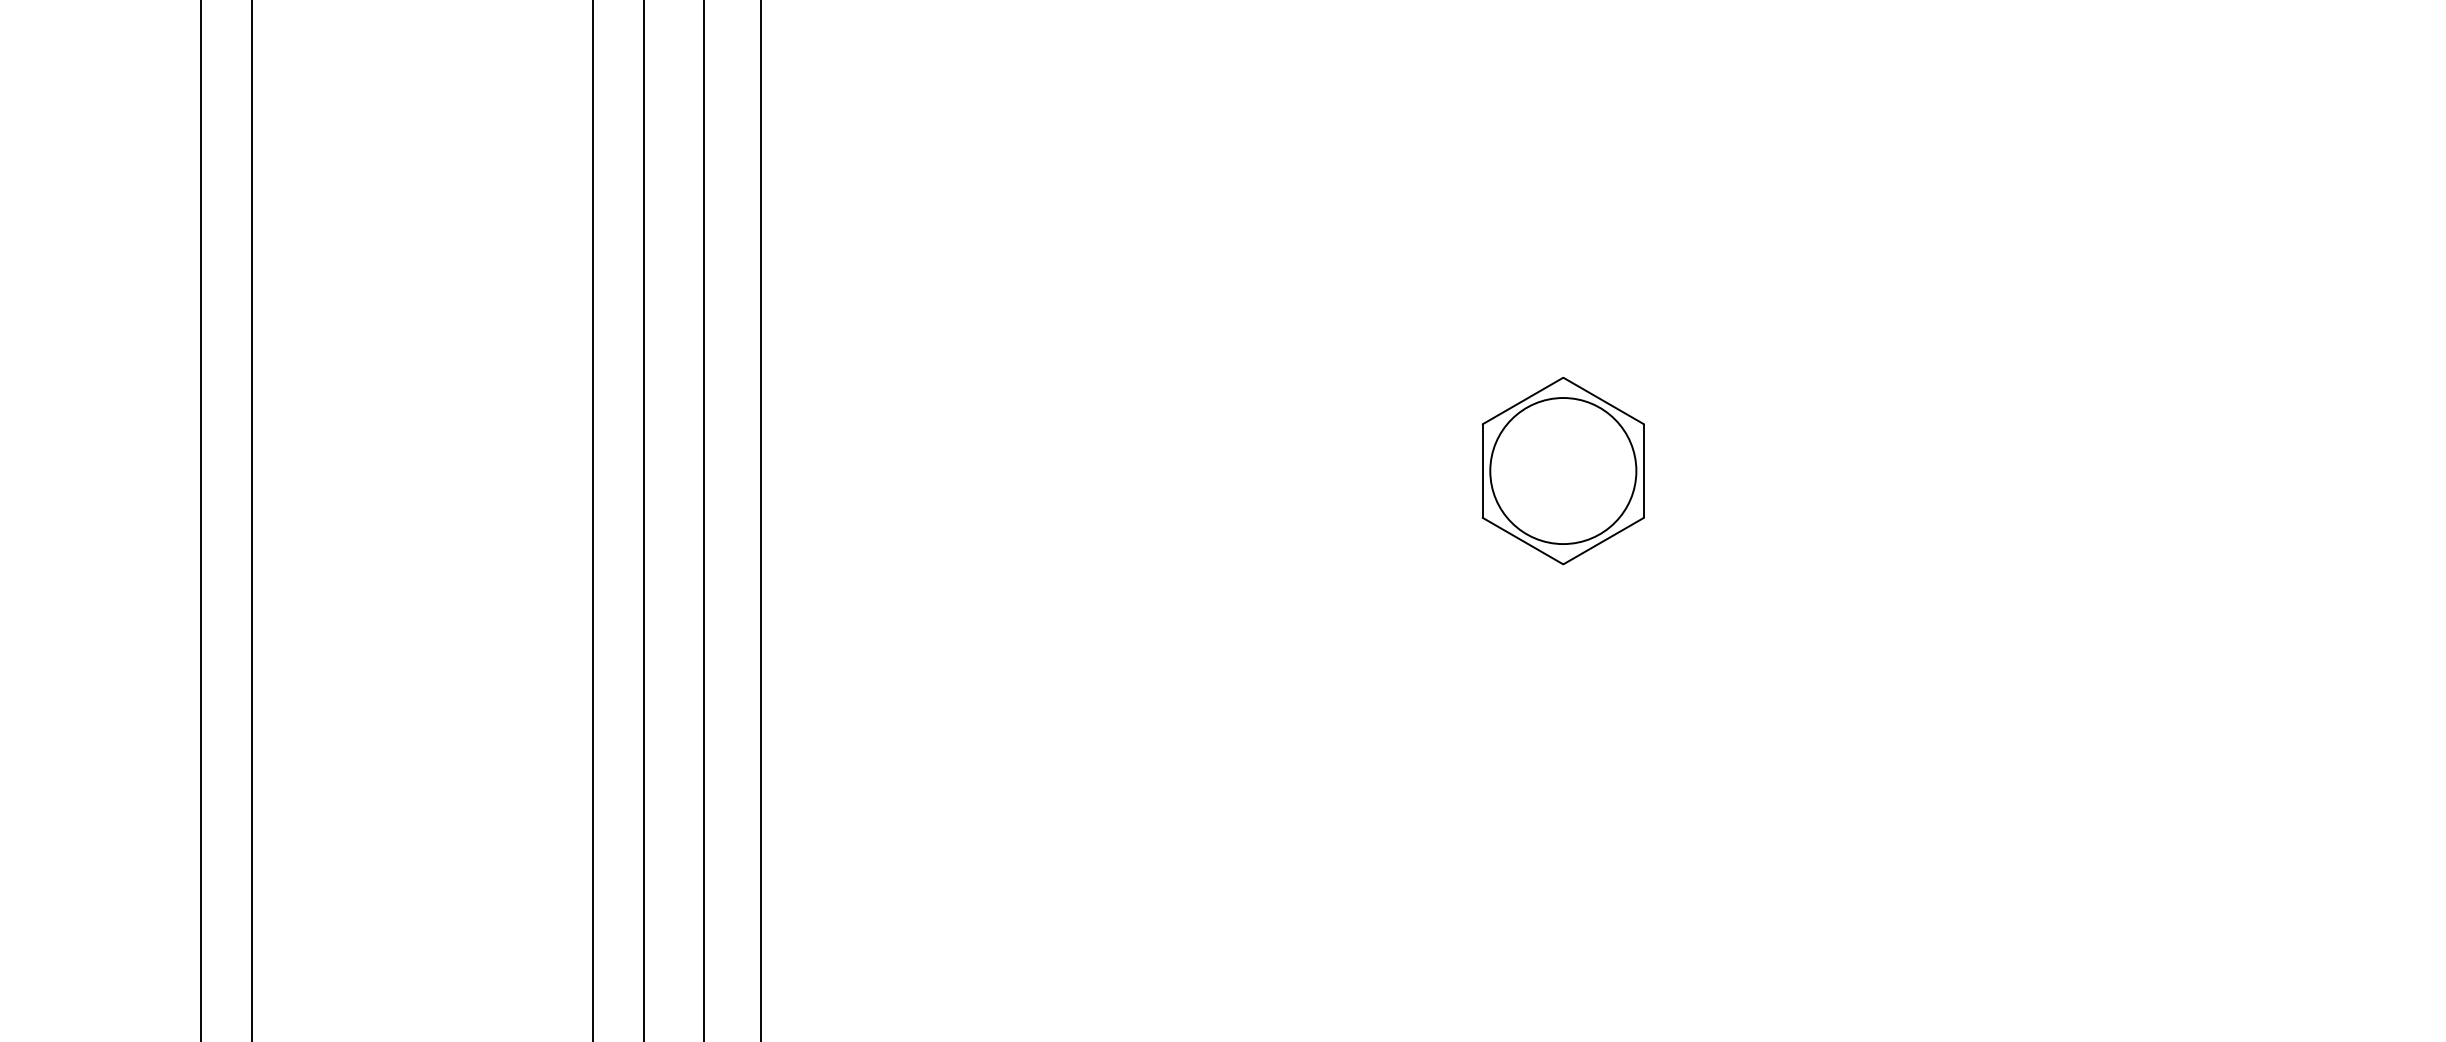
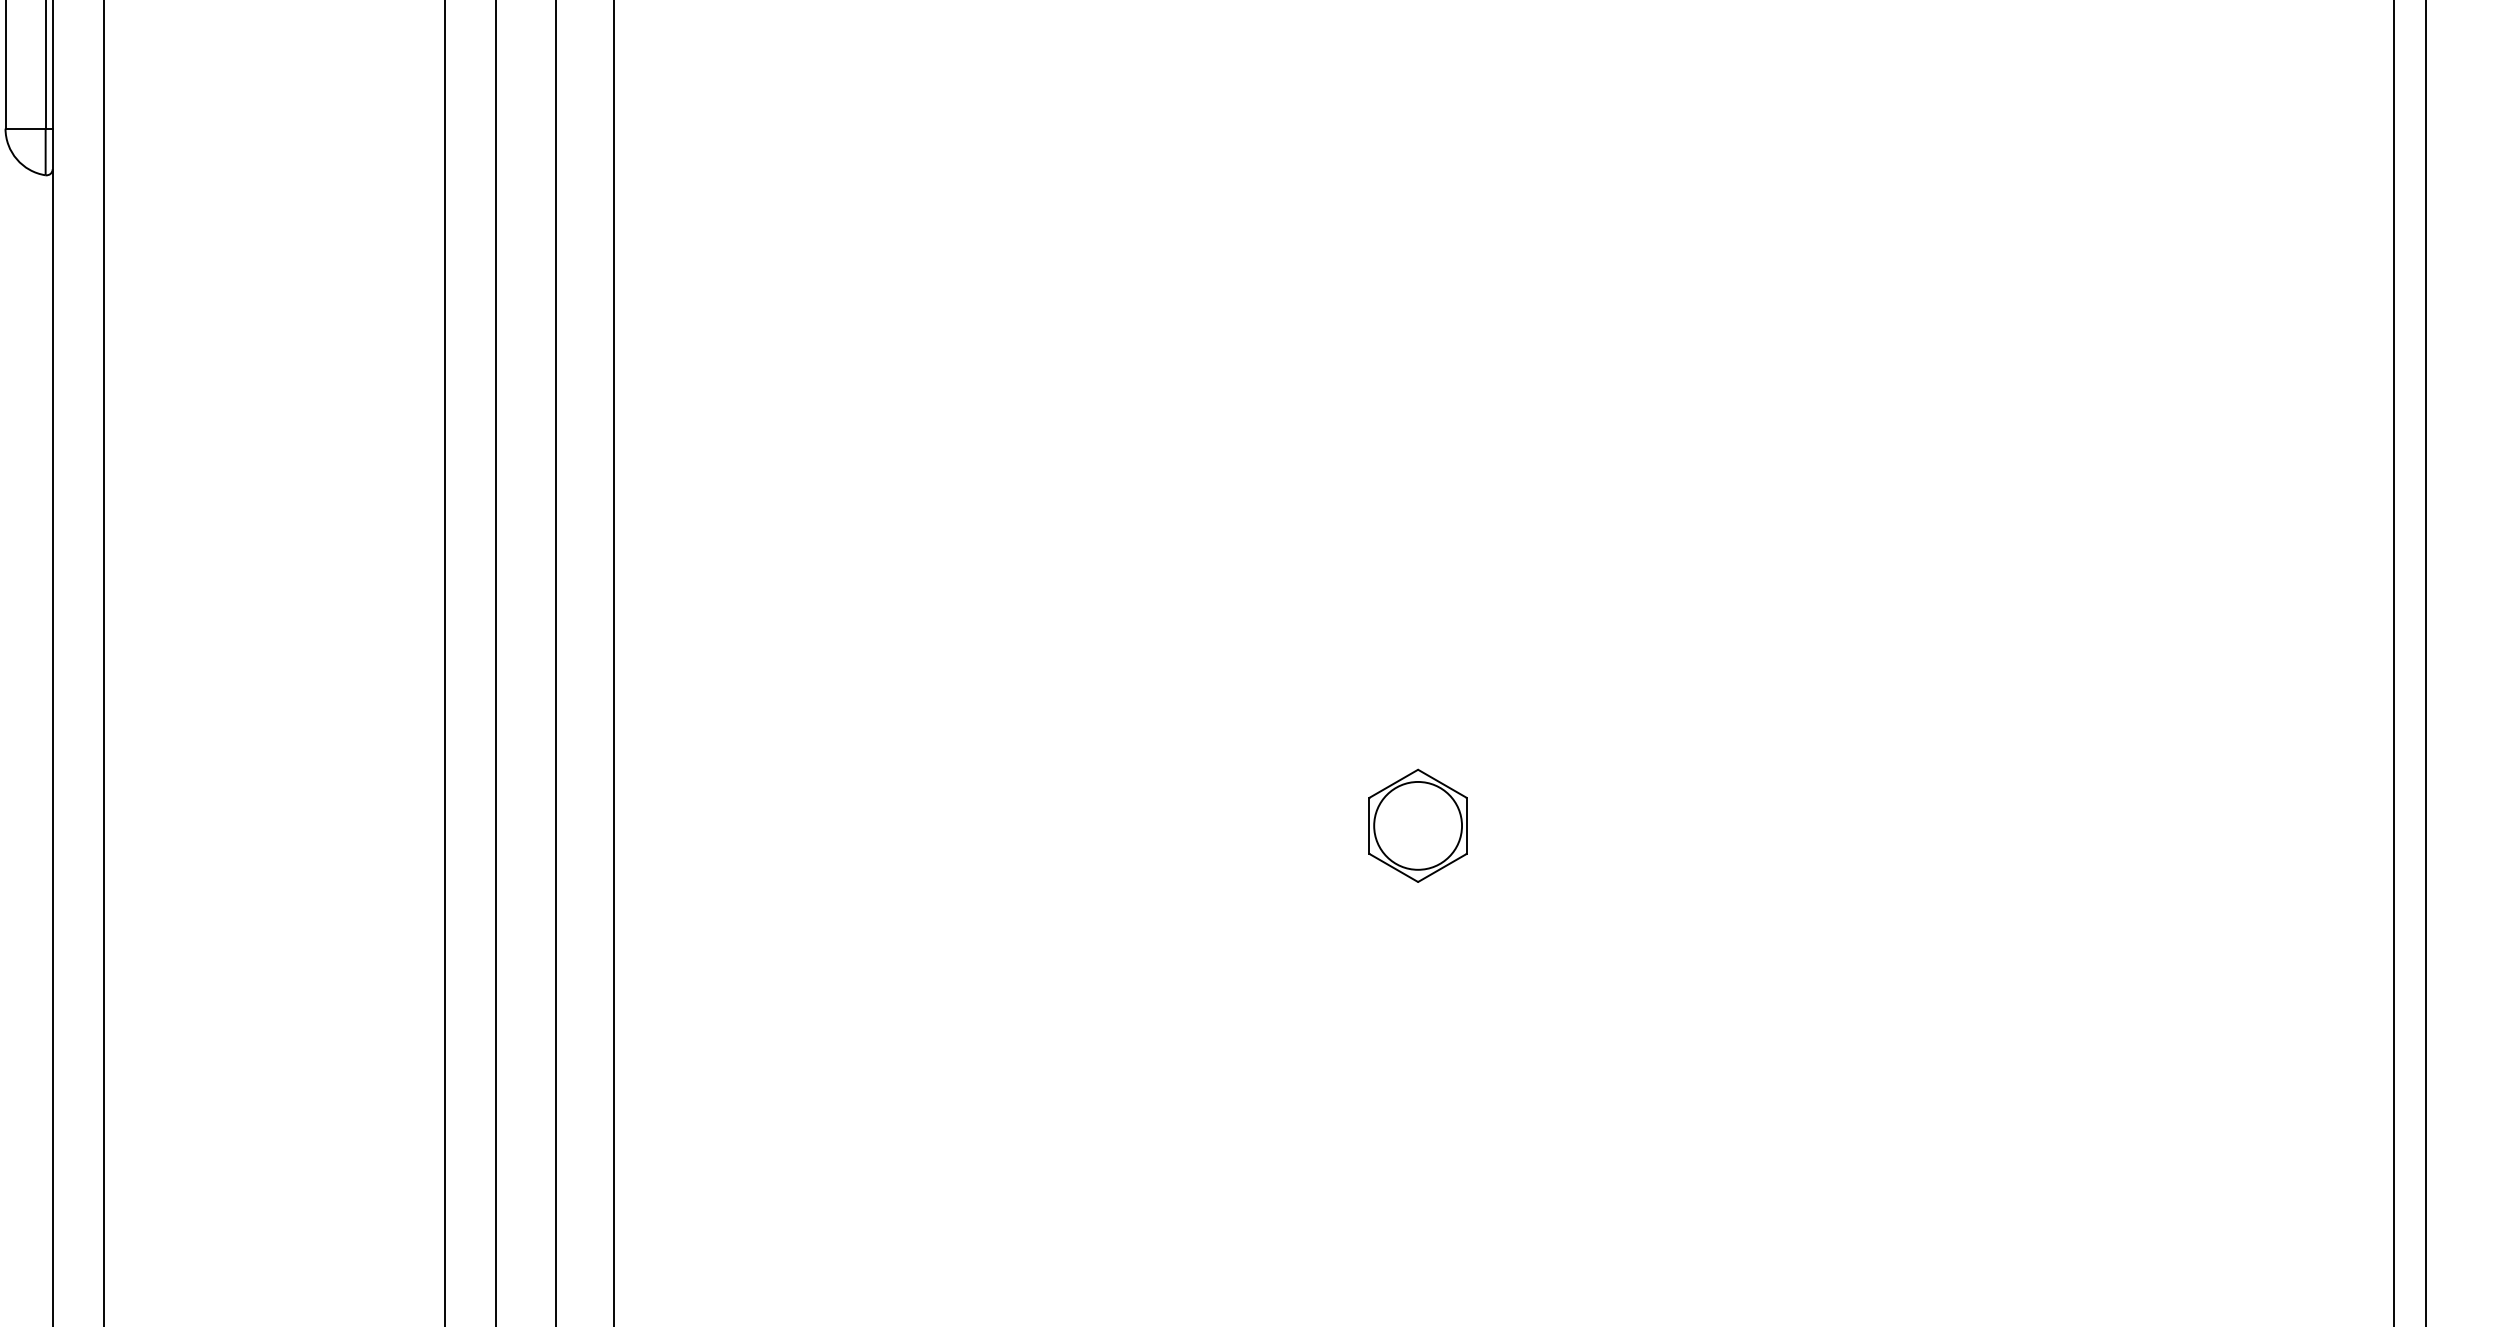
part: (1562, 470) -> (1417, 825), size x0.6

